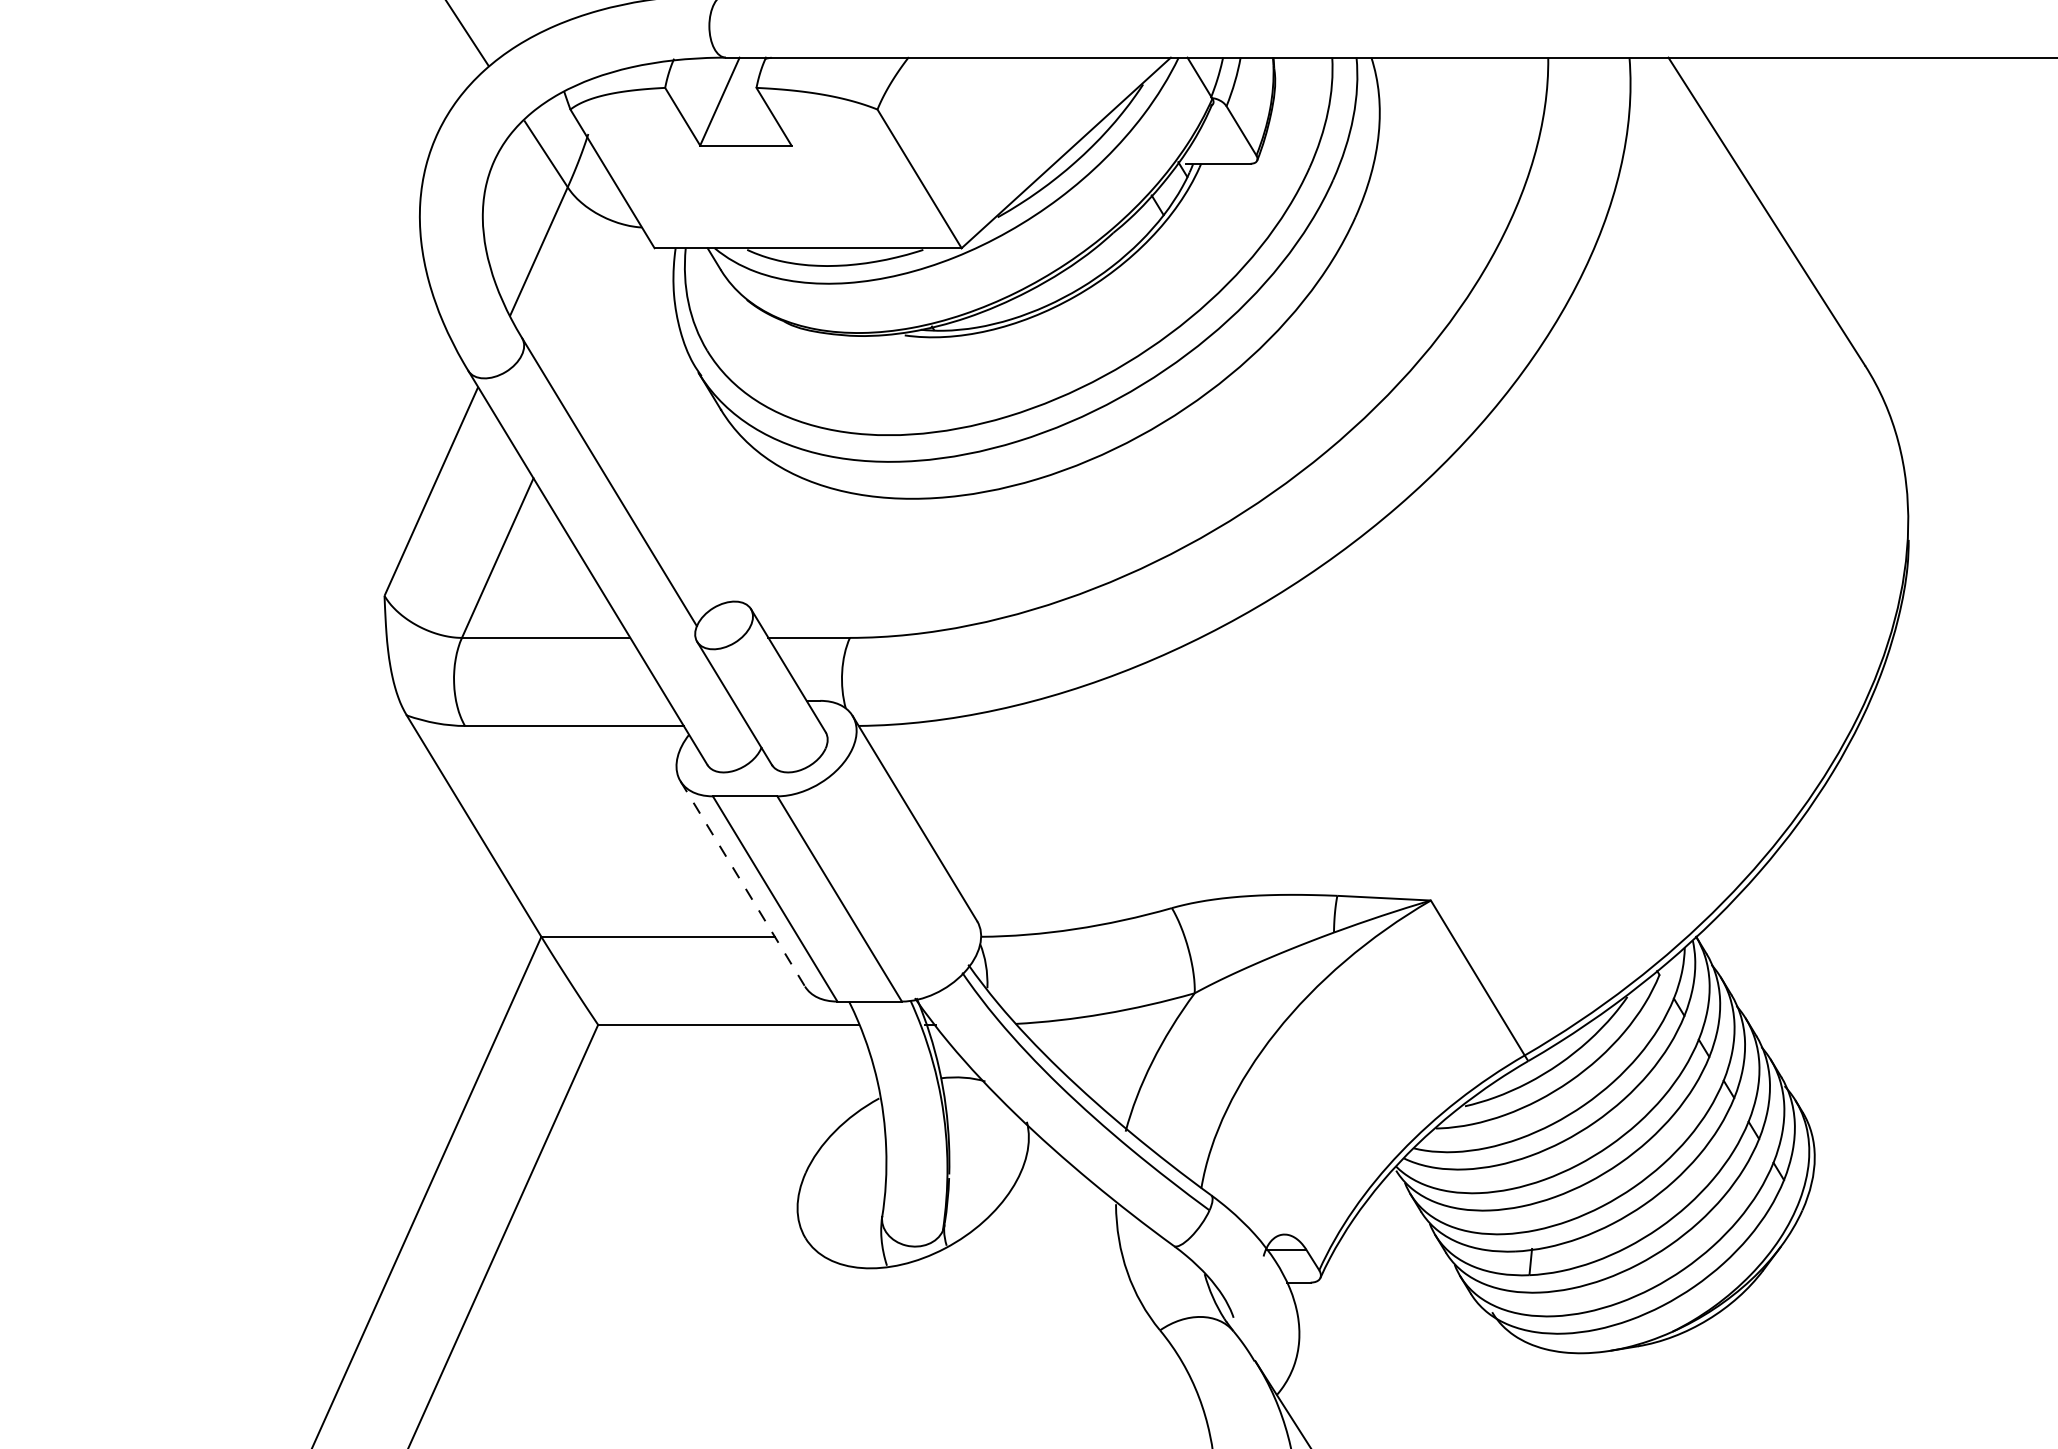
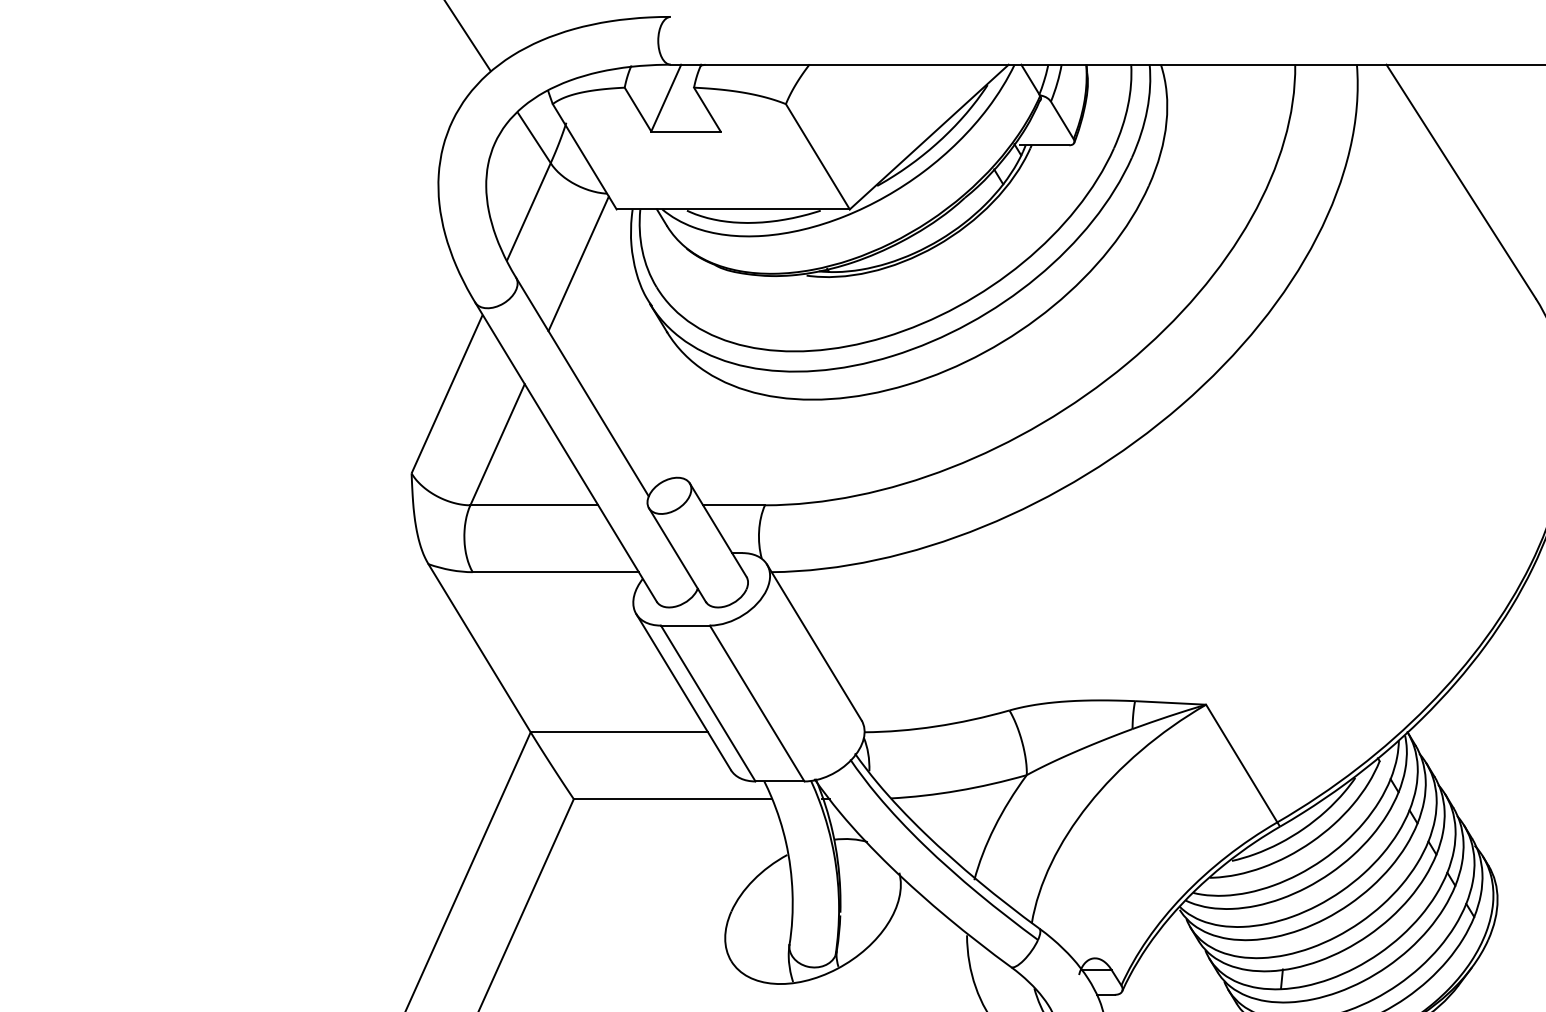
line: (604, 319) -> (578, 263), added
line: (743, 884) -> (684, 692), dashed -> solid

